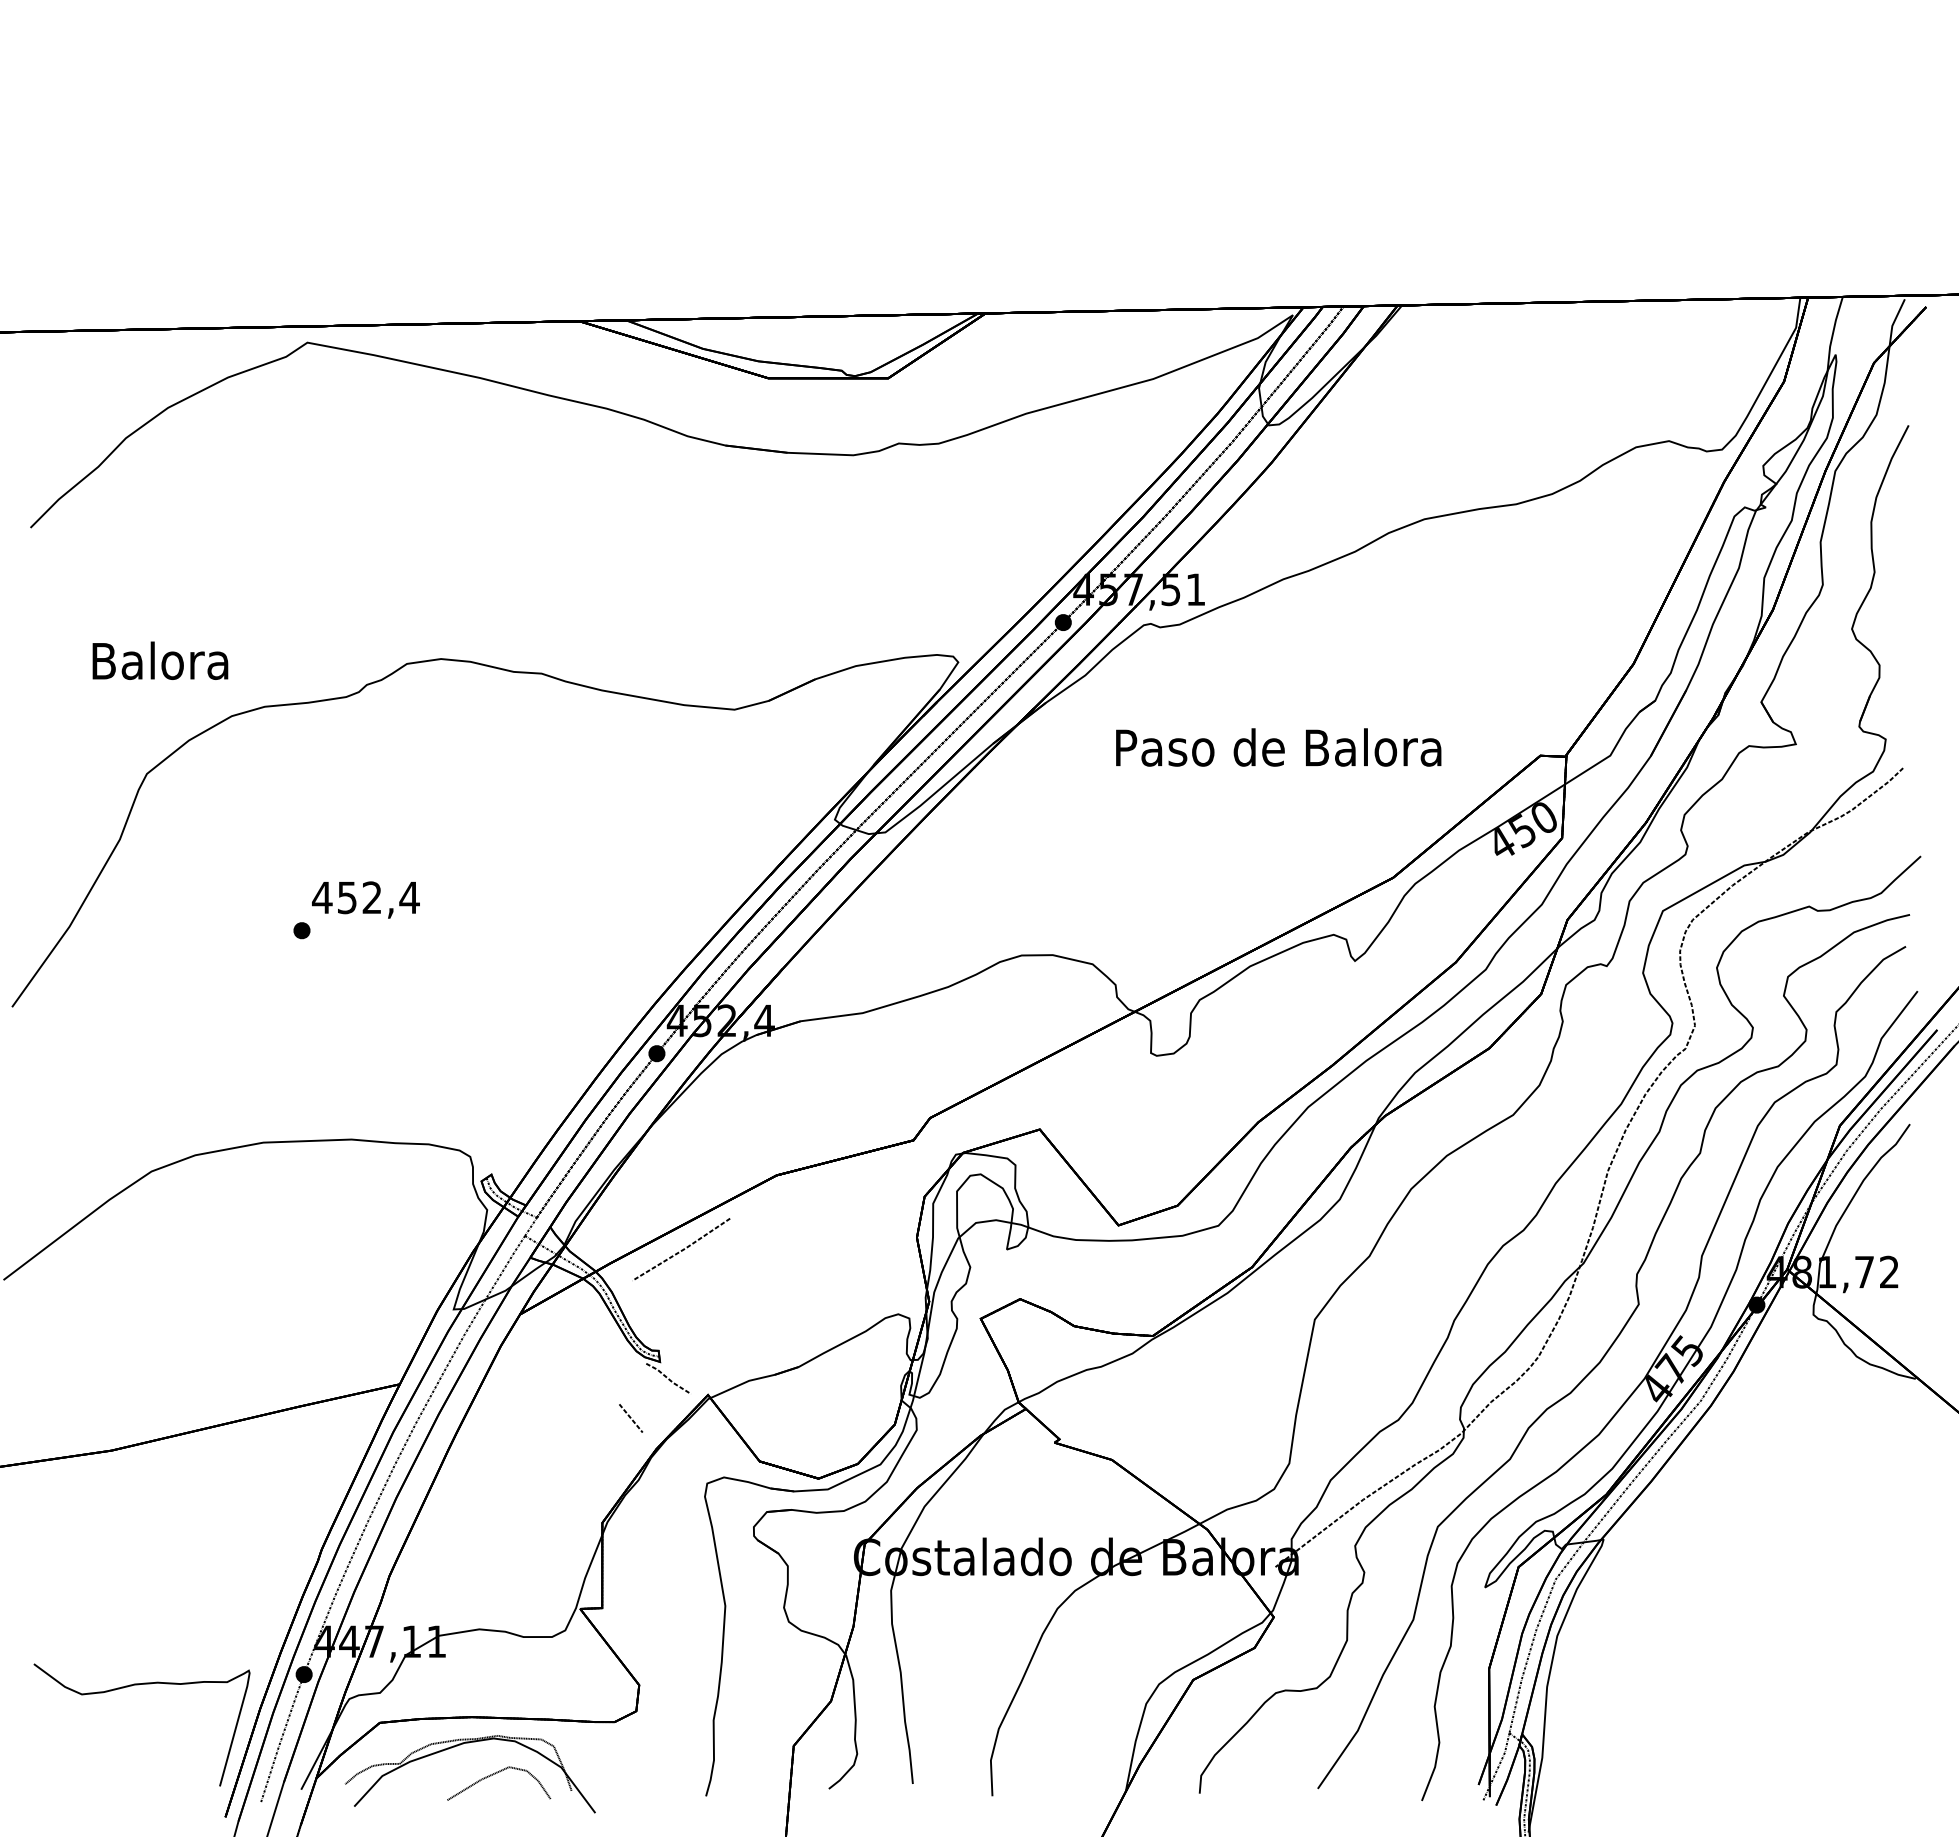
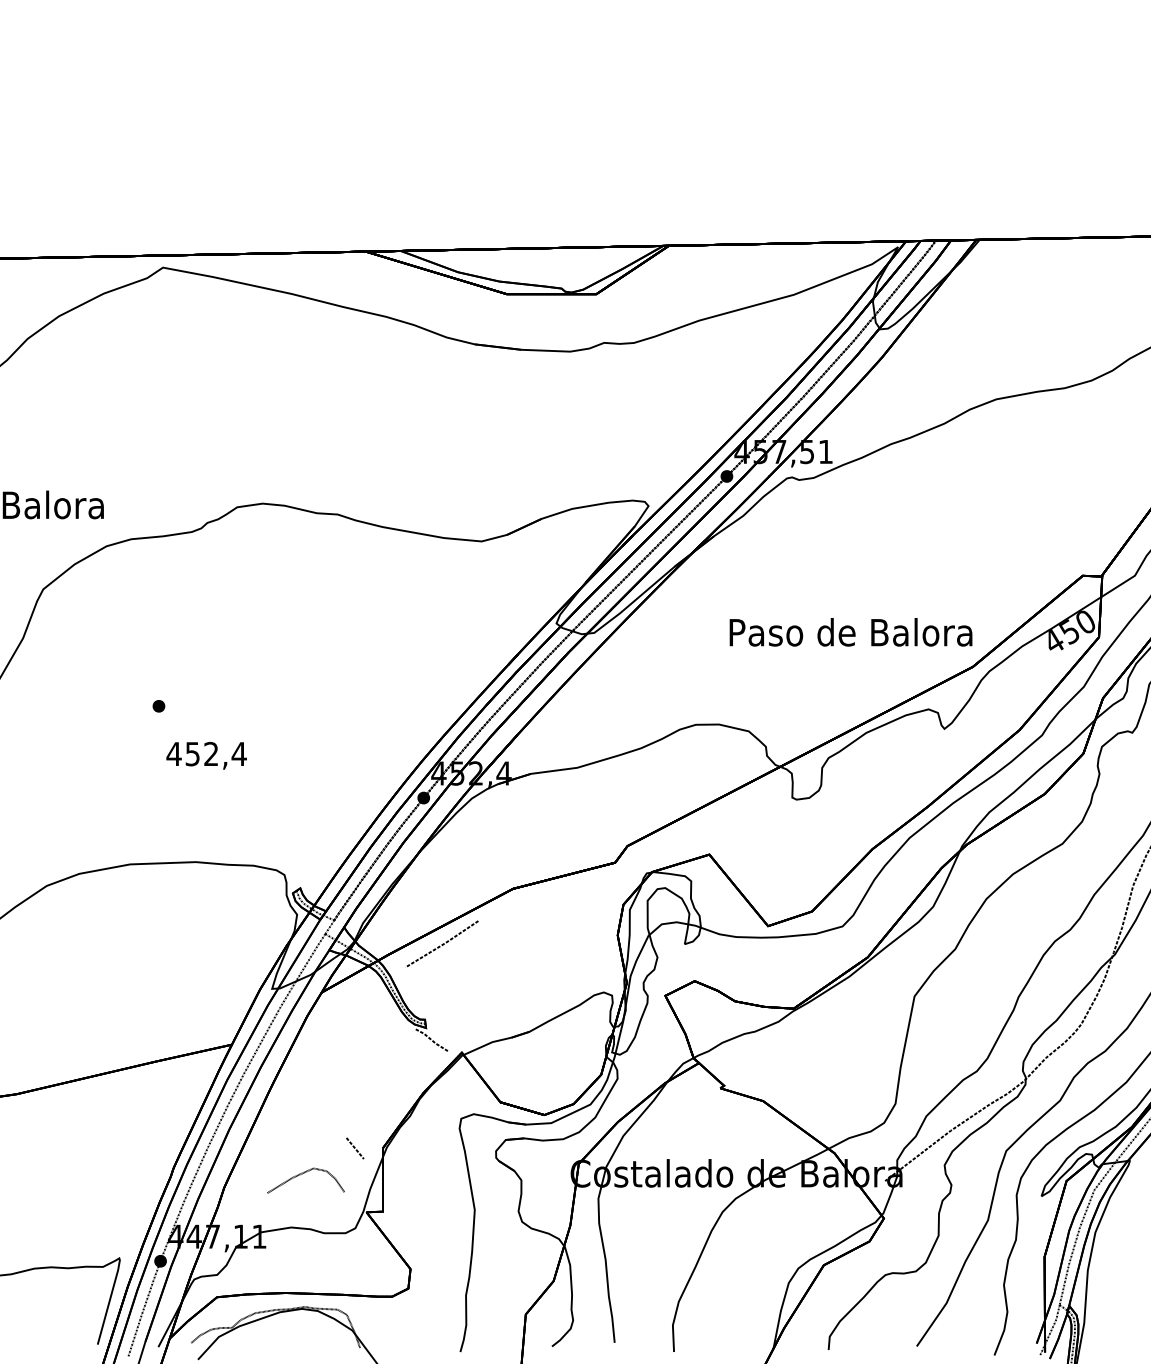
text: (1278, 747) -> (850, 632), moved
text: (365, 899) -> (206, 755), moved
line: (631, 1417) -> (355, 1147), moved
curve: (495, 1774) -> (303, 1173), moved

